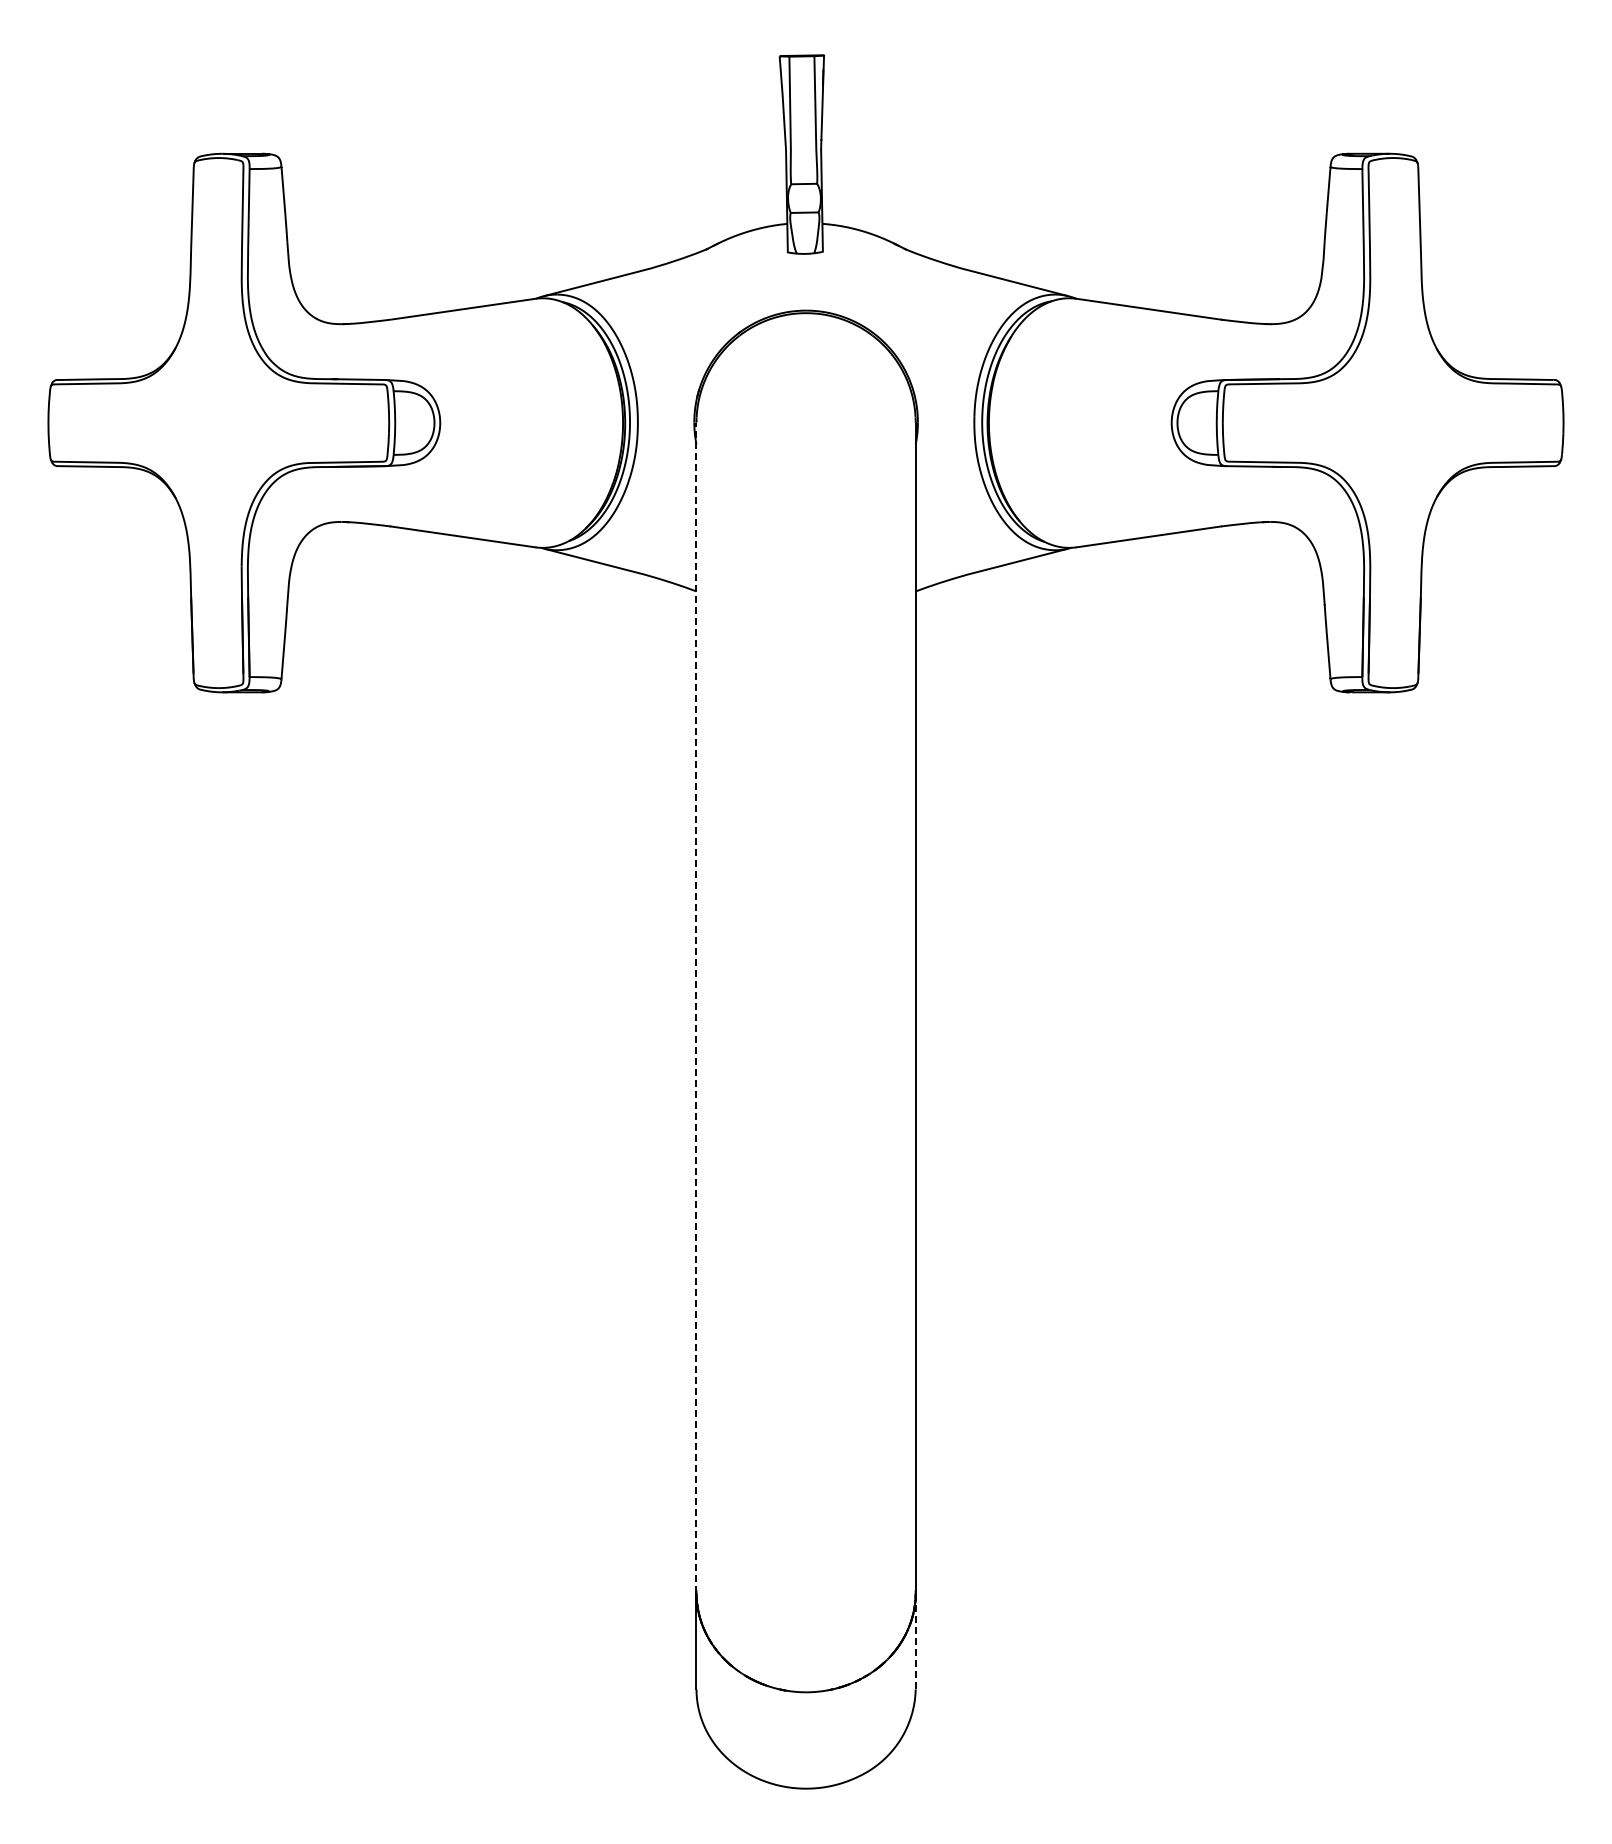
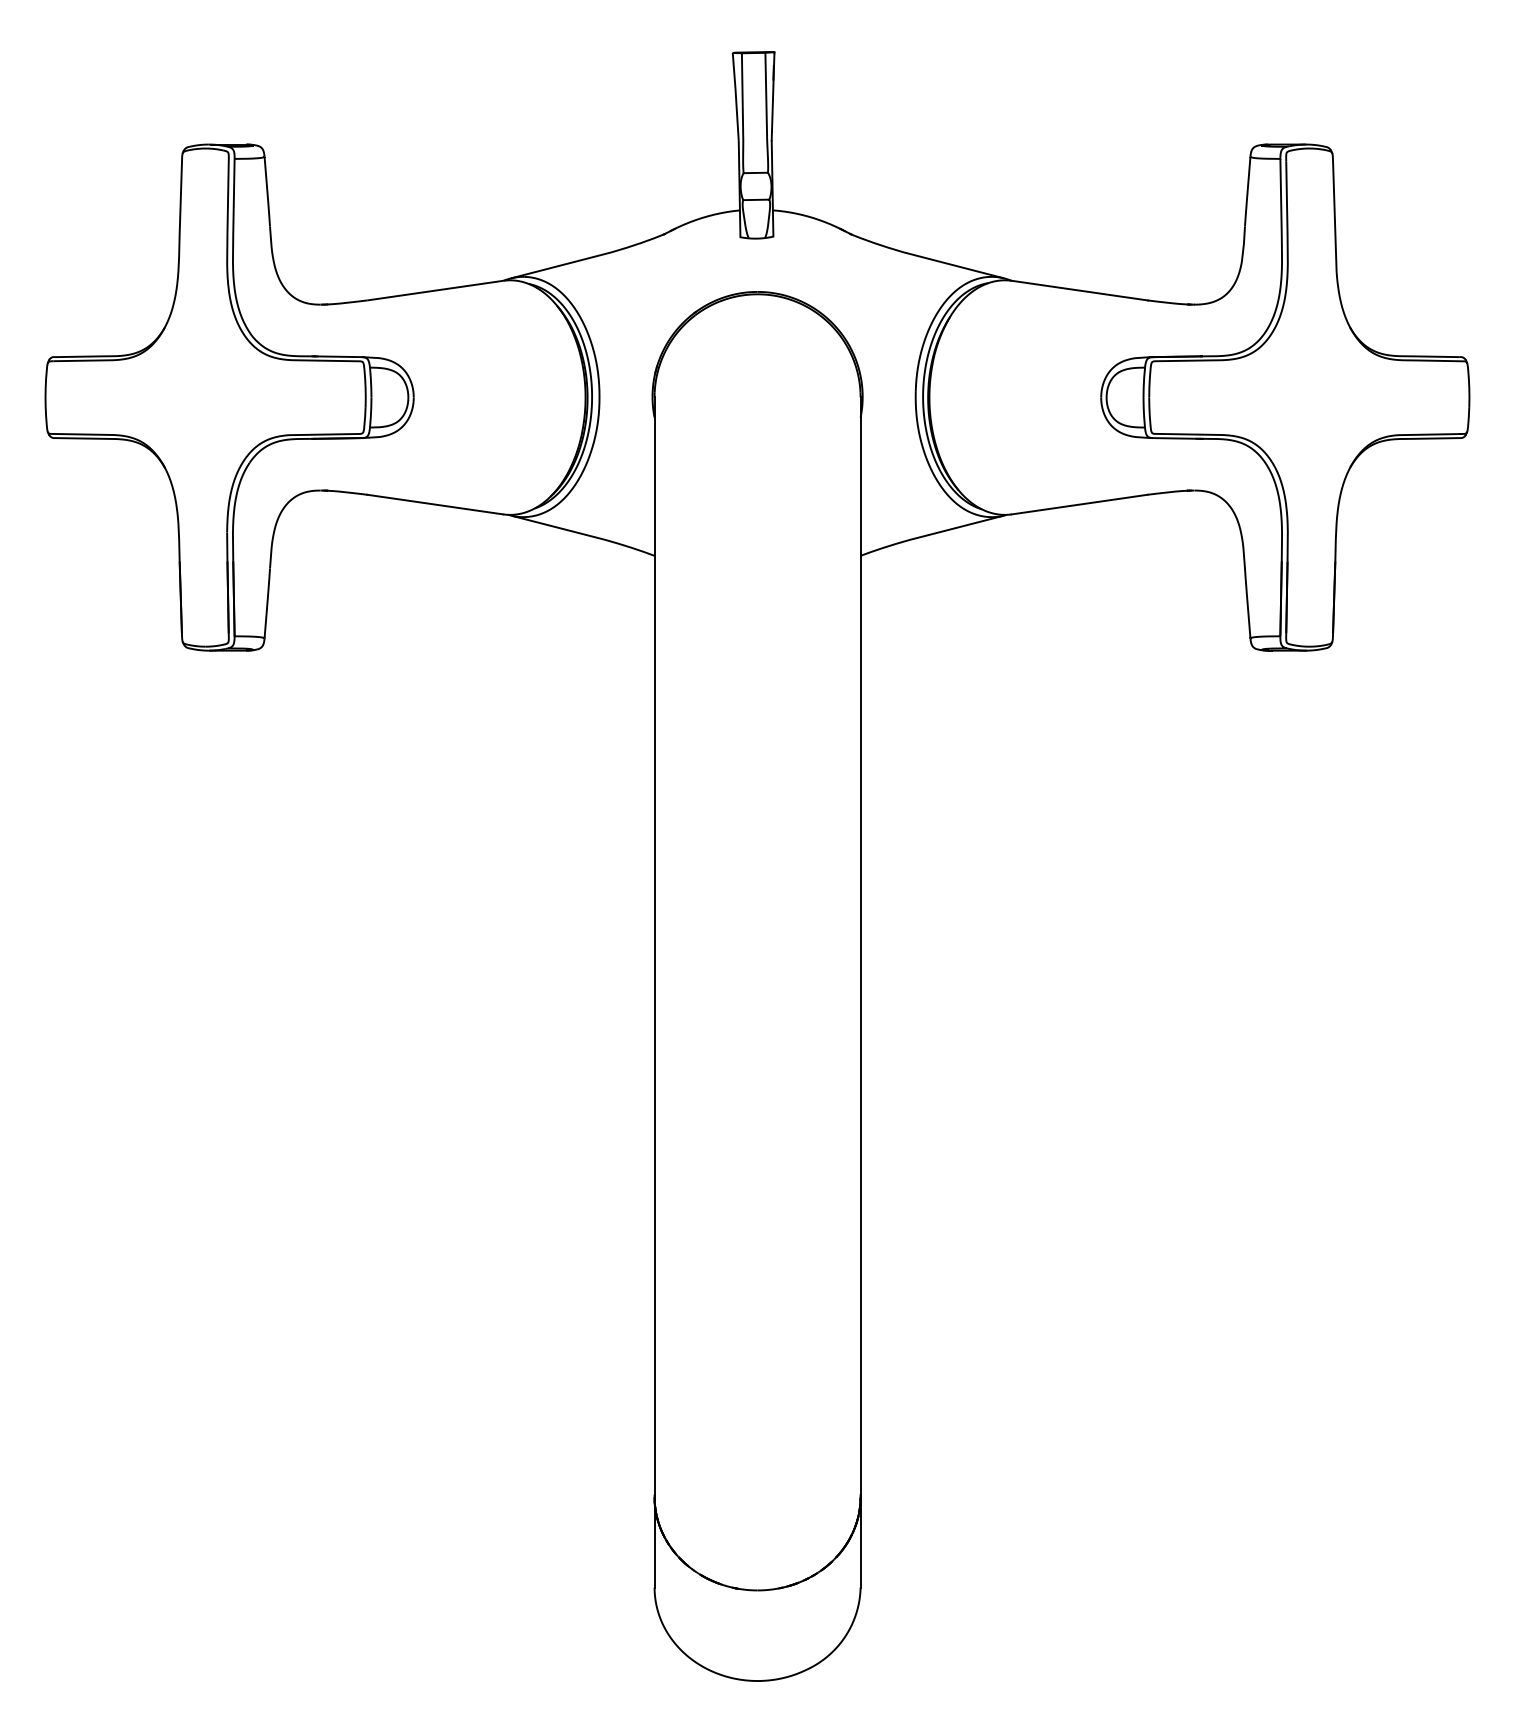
line: (696, 1007) -> (654, 946), dashed -> solid
line: (915, 1641) -> (860, 1542), dashed -> solid

